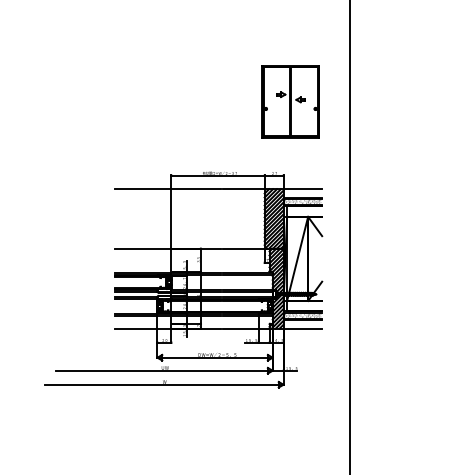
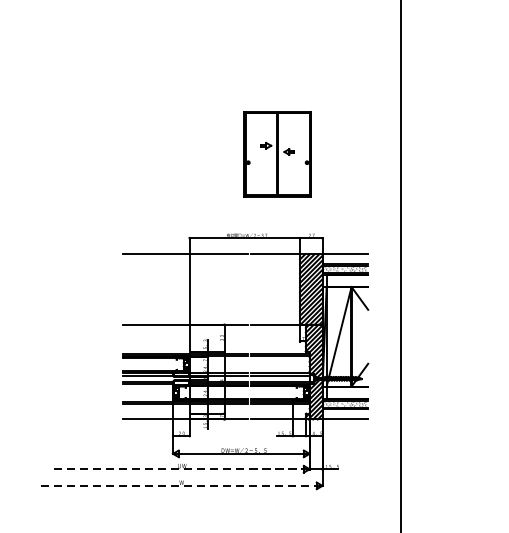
part: (290, 101) -> (277, 153), moved
line: (163, 370) -> (180, 468), solid -> dashed
line: (163, 384) -> (180, 485), solid -> dashed

